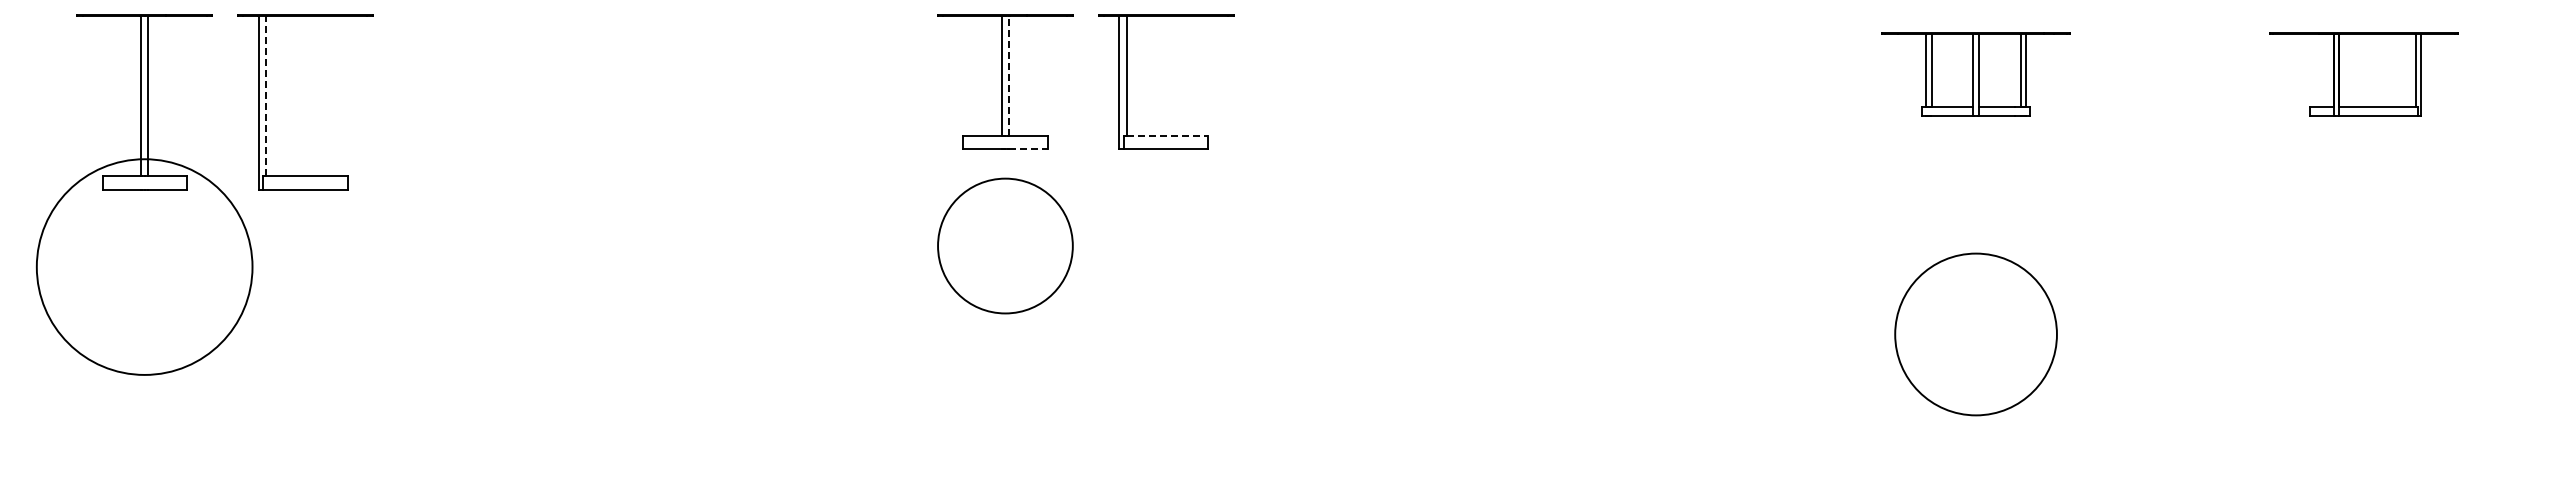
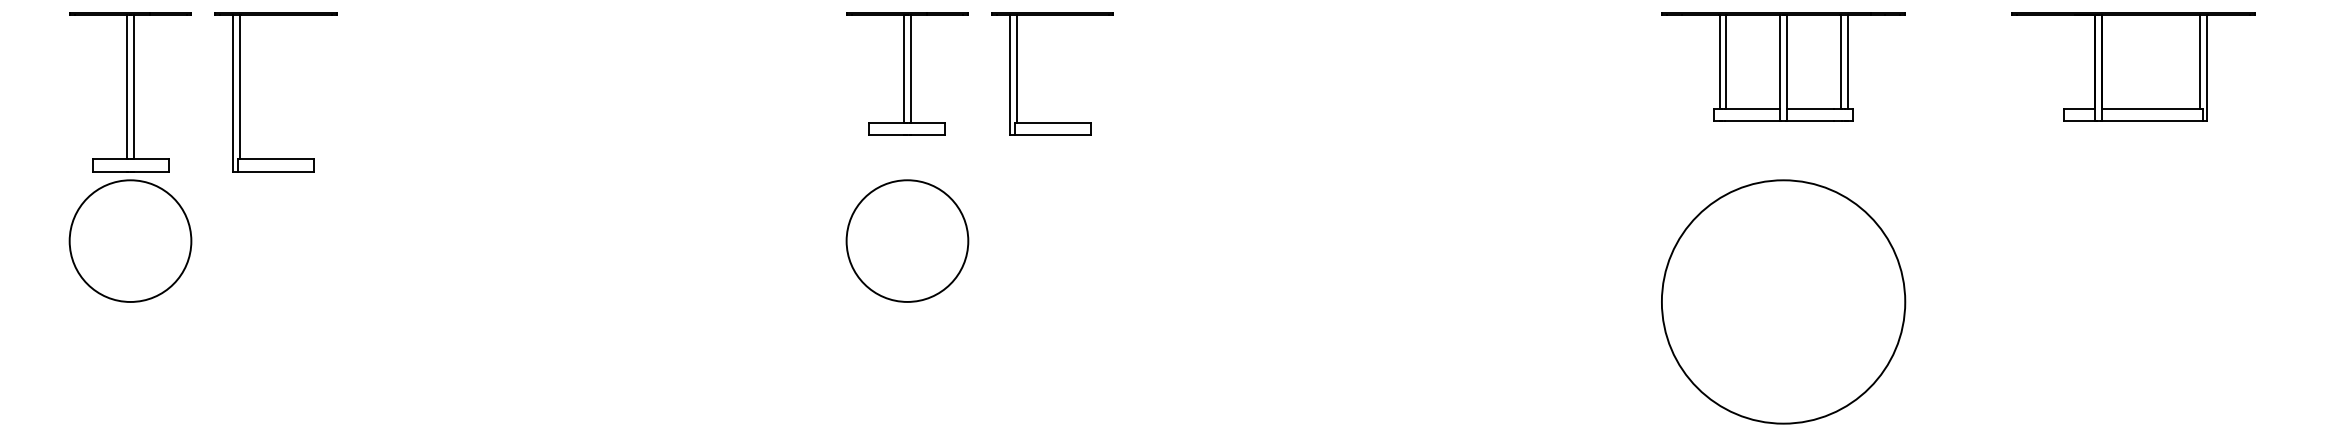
part: (1975, 74) -> (1783, 67), size x1.43
part: (2363, 74) -> (2133, 67), size x1.43
line: (1009, 76) -> (911, 69), dashed -> solid
line: (266, 95) -> (240, 86), dashed -> solid
line: (1167, 136) -> (1053, 123), dashed -> solid
line: (1028, 149) -> (928, 135), dashed -> solid
circle: (1005, 245) -> (907, 240), moved
circle: (144, 266) -> (130, 240), size x0.62
circle: (1975, 334) -> (1783, 301), size x1.67

